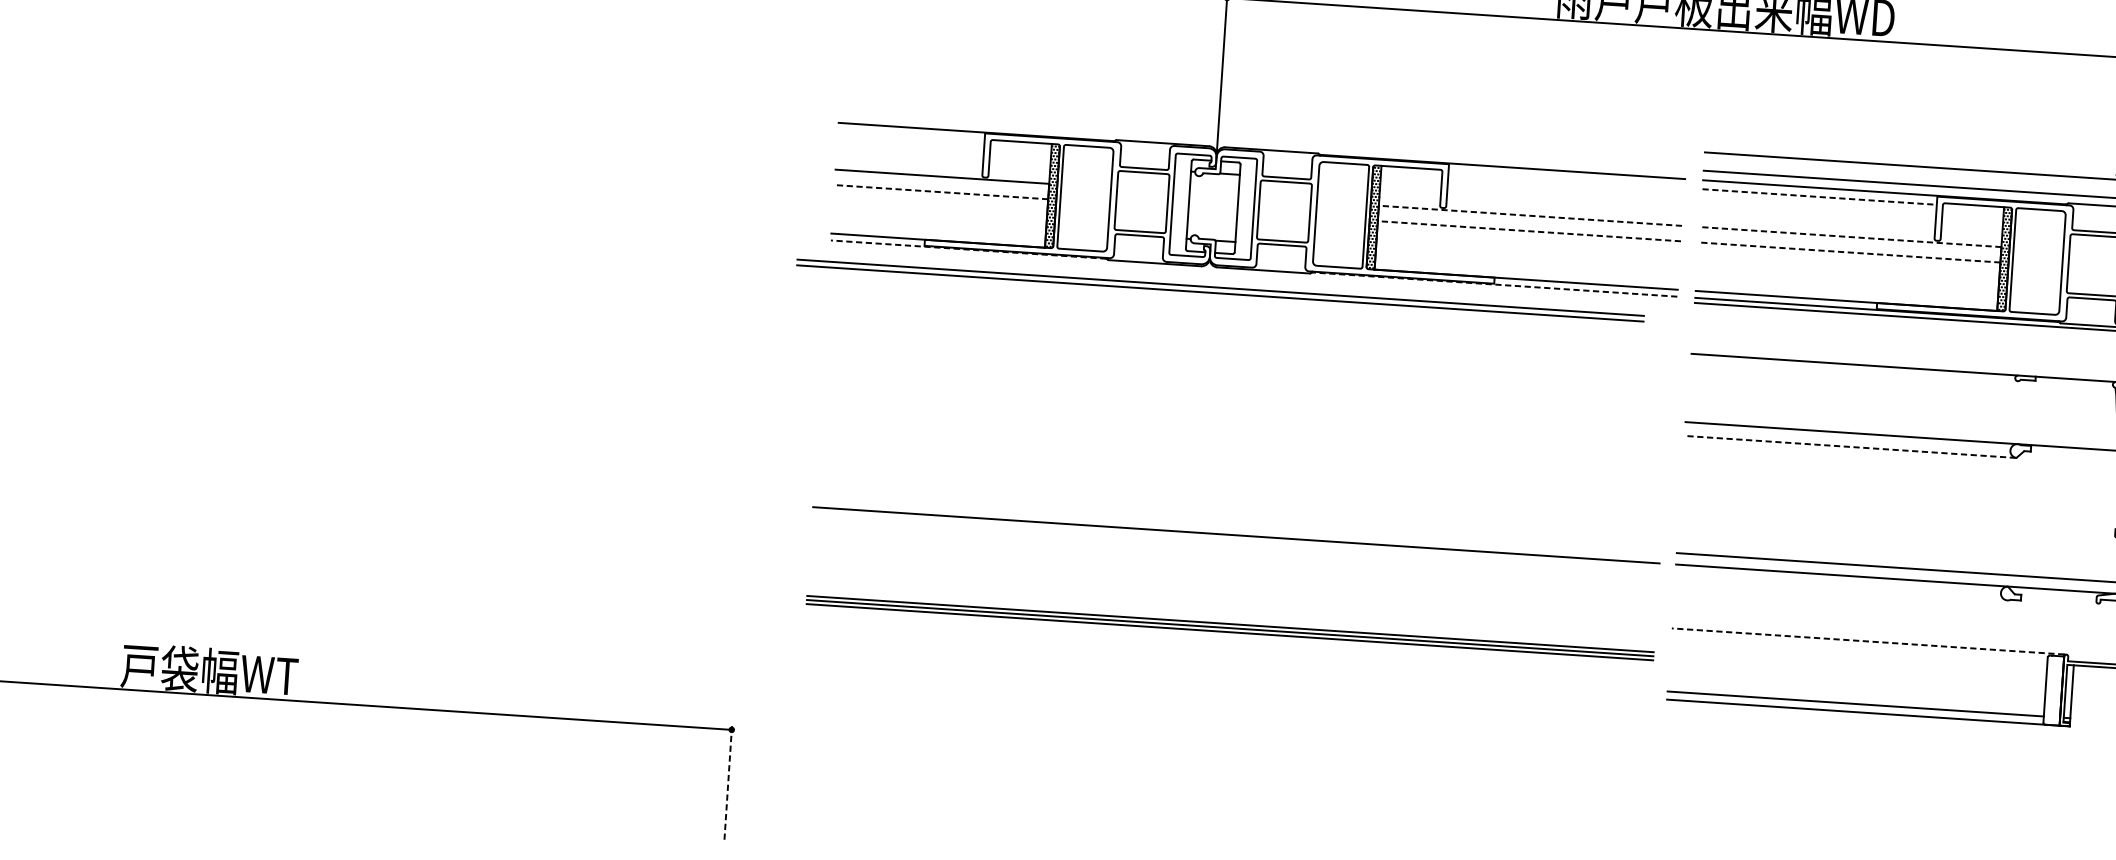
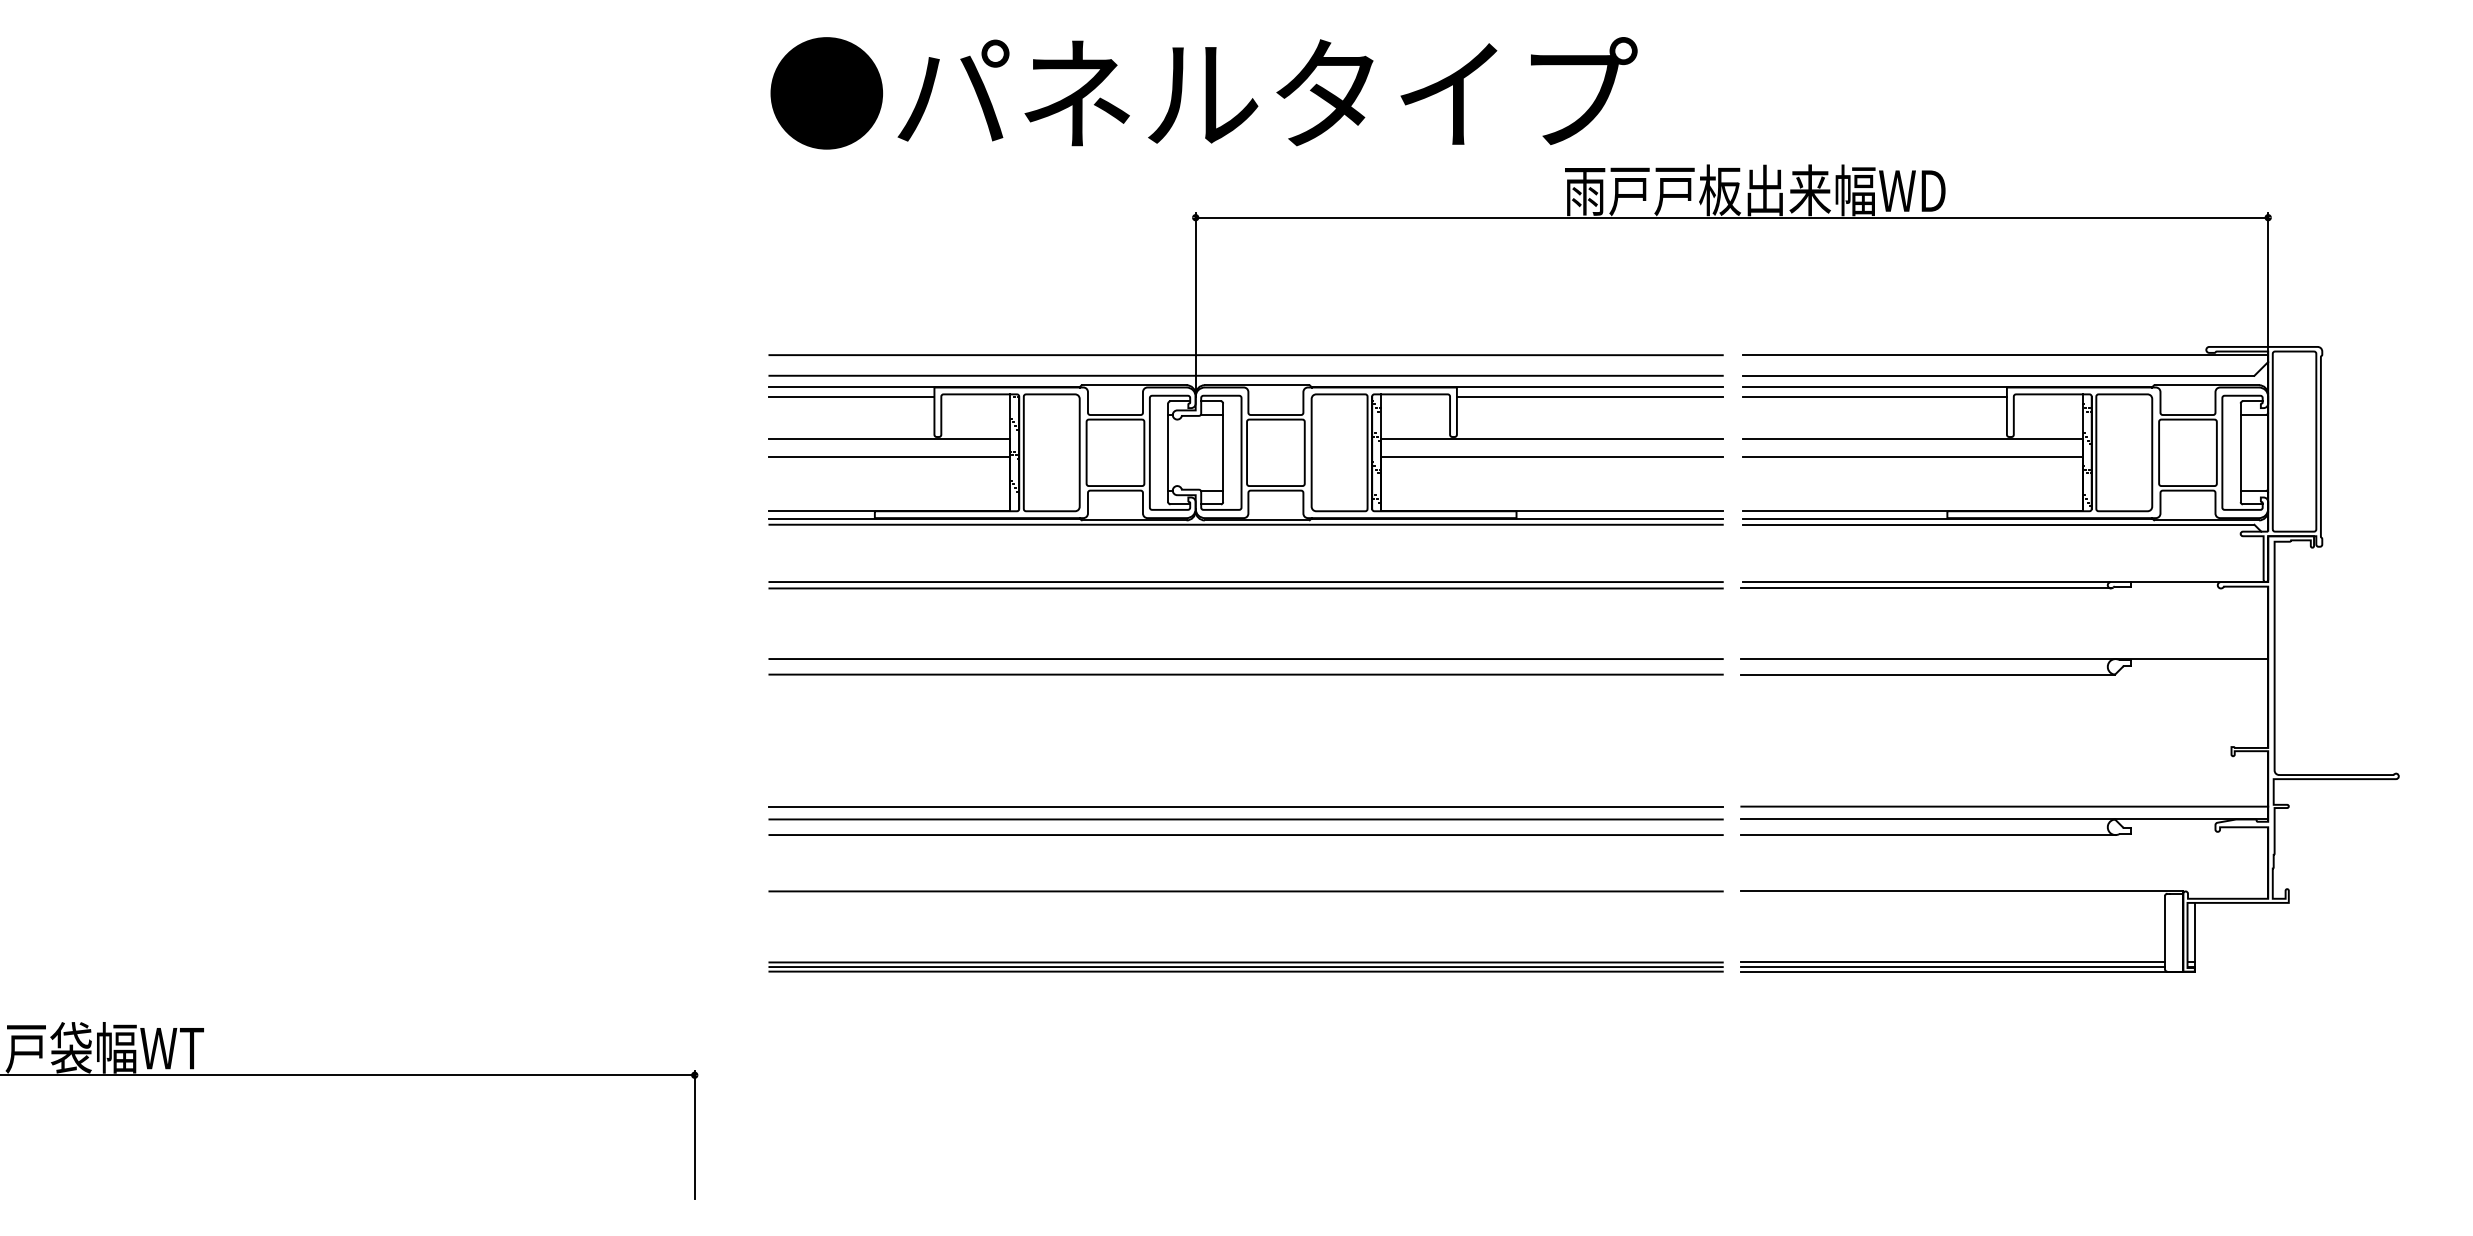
line: (1263, 123) -> (1245, 355), added
line: (910, 136) -> (851, 396), added
line: (1262, 141) -> (1245, 375), added
line: (1566, 180) -> (1589, 396), added
line: (941, 192) -> (889, 456), dashed -> solid
line: (1819, 196) -> (1874, 396), dashed -> solid
line: (1530, 216) -> (1552, 439), dashed -> solid
line: (1529, 231) -> (1552, 456), dashed -> solid
line: (1850, 237) -> (1912, 439), dashed -> solid
line: (968, 250) -> (924, 519), dashed -> solid
line: (1849, 252) -> (1912, 456), dashed -> solid
line: (1253, 273) -> (1245, 524), added
line: (1495, 284) -> (1517, 519), dashed -> solid
part: (1219, 290) -> (1245, 585), moved
line: (1854, 370) -> (1926, 588), added
line: (1245, 392) -> (1245, 658), added
line: (1244, 406) -> (1245, 674), added
line: (1849, 446) -> (1927, 674), dashed -> solid
line: (1236, 523) -> (1245, 806), added
line: (1234, 549) -> (1245, 835), added
line: (1841, 589) -> (1928, 835), added
line: (1231, 599) -> (1245, 891), added
part: (1229, 627) -> (1245, 966), moved
line: (1867, 641) -> (1961, 891), dashed -> solid
line: (1855, 708) -> (1953, 967), added
line: (728, 782) -> (694, 1134), dashed -> solid

